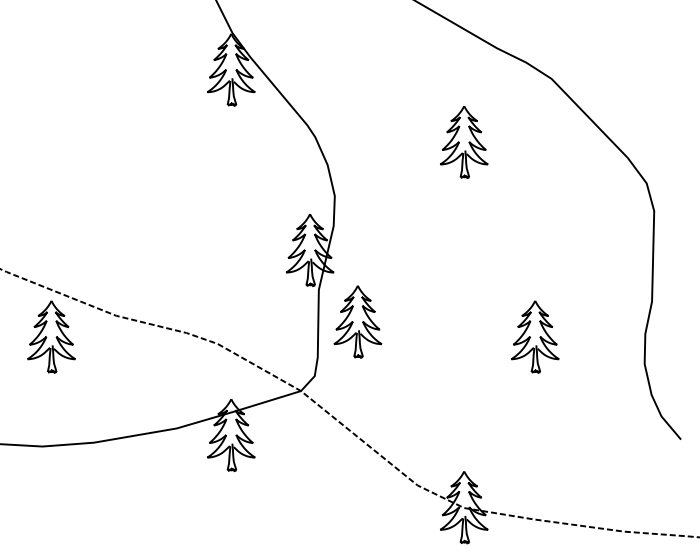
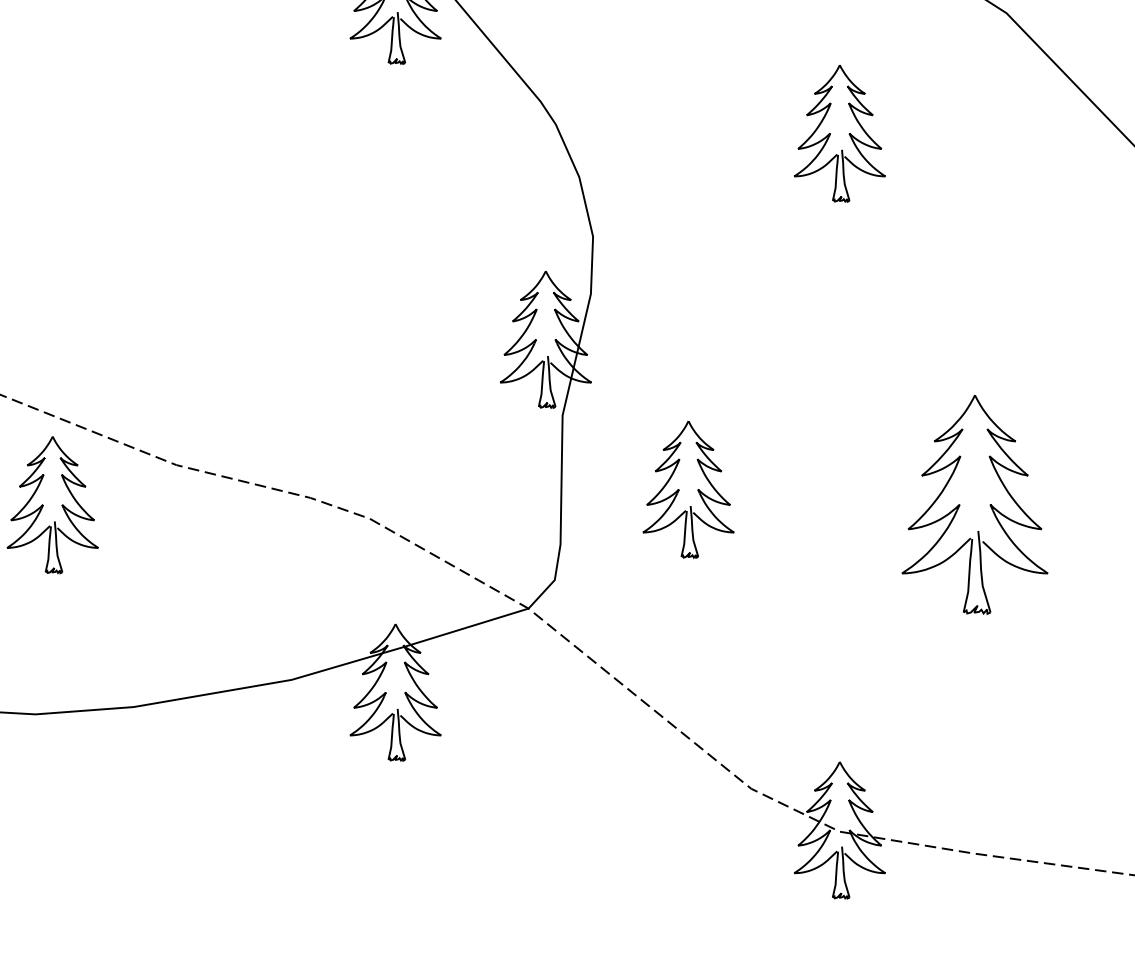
part: (357, 321) -> (687, 489), moved
part: (535, 336) -> (975, 504), size x1.6

